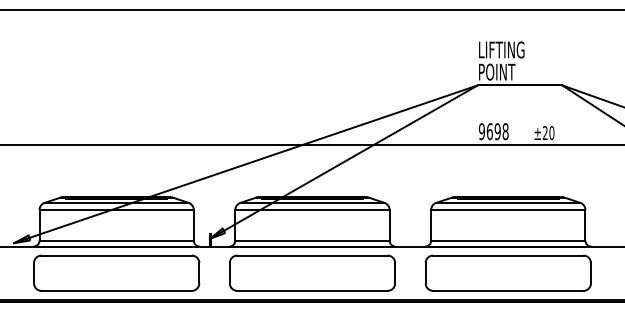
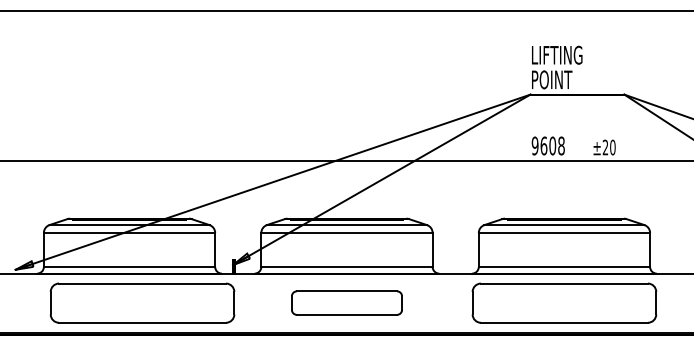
text: (497, 131) -> (552, 145), 9698 -> 9608
part: (116, 272) -> (142, 302), moved
part: (312, 272) -> (346, 302), size x0.6

